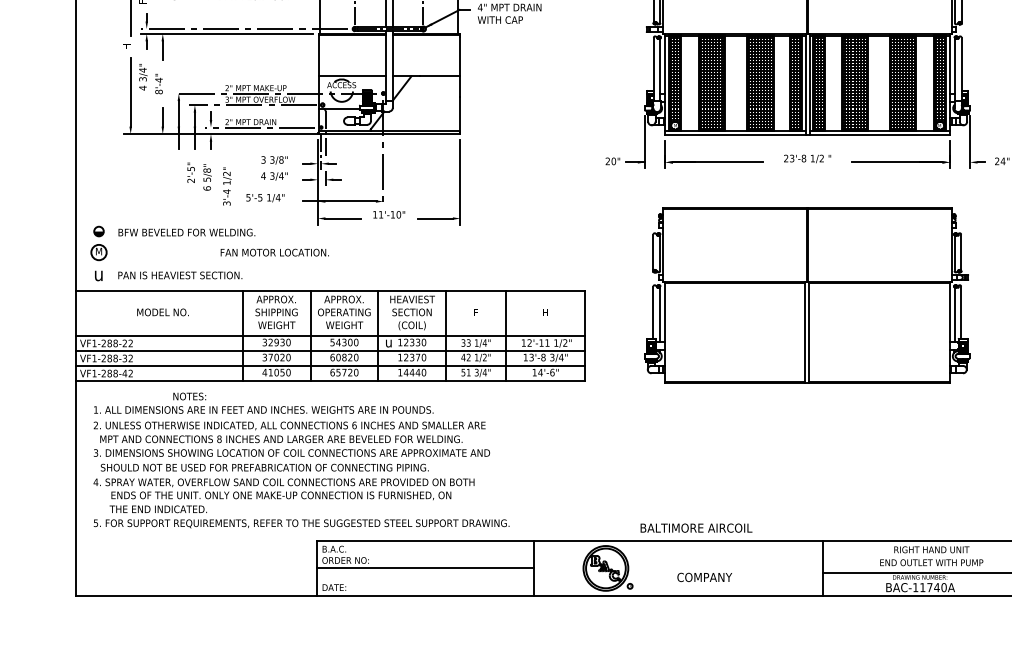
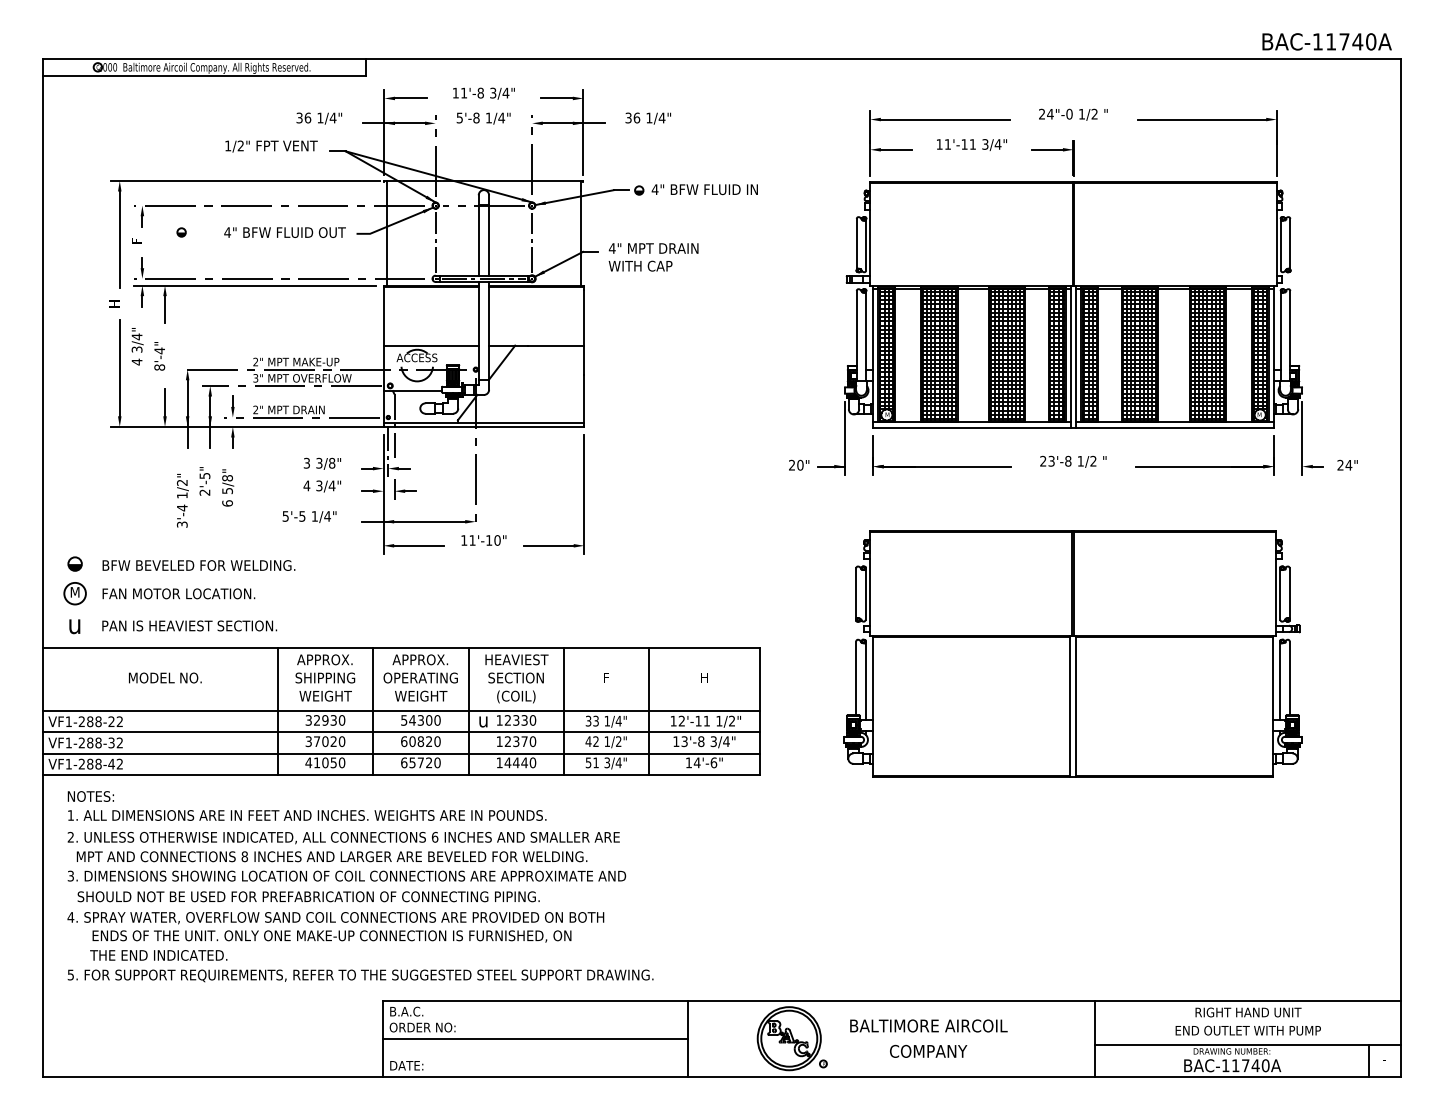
text: (227, 186) -> (182, 500), moved
text: (274, 252) -> (178, 593), moved
text: (189, 396) -> (90, 796), moved
text: (696, 527) -> (928, 1025), moved

